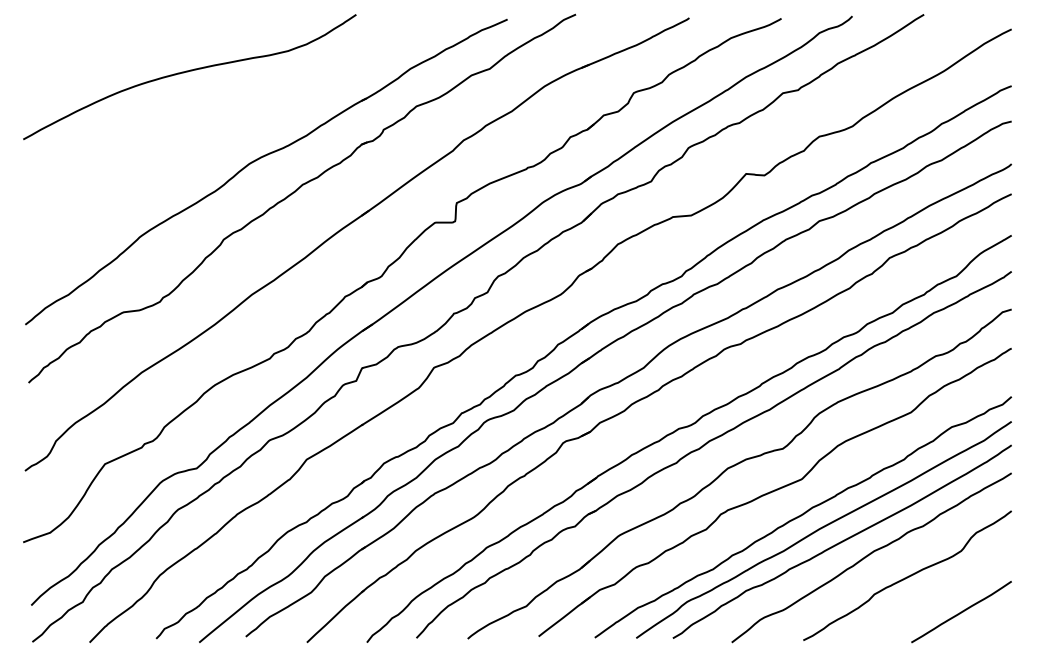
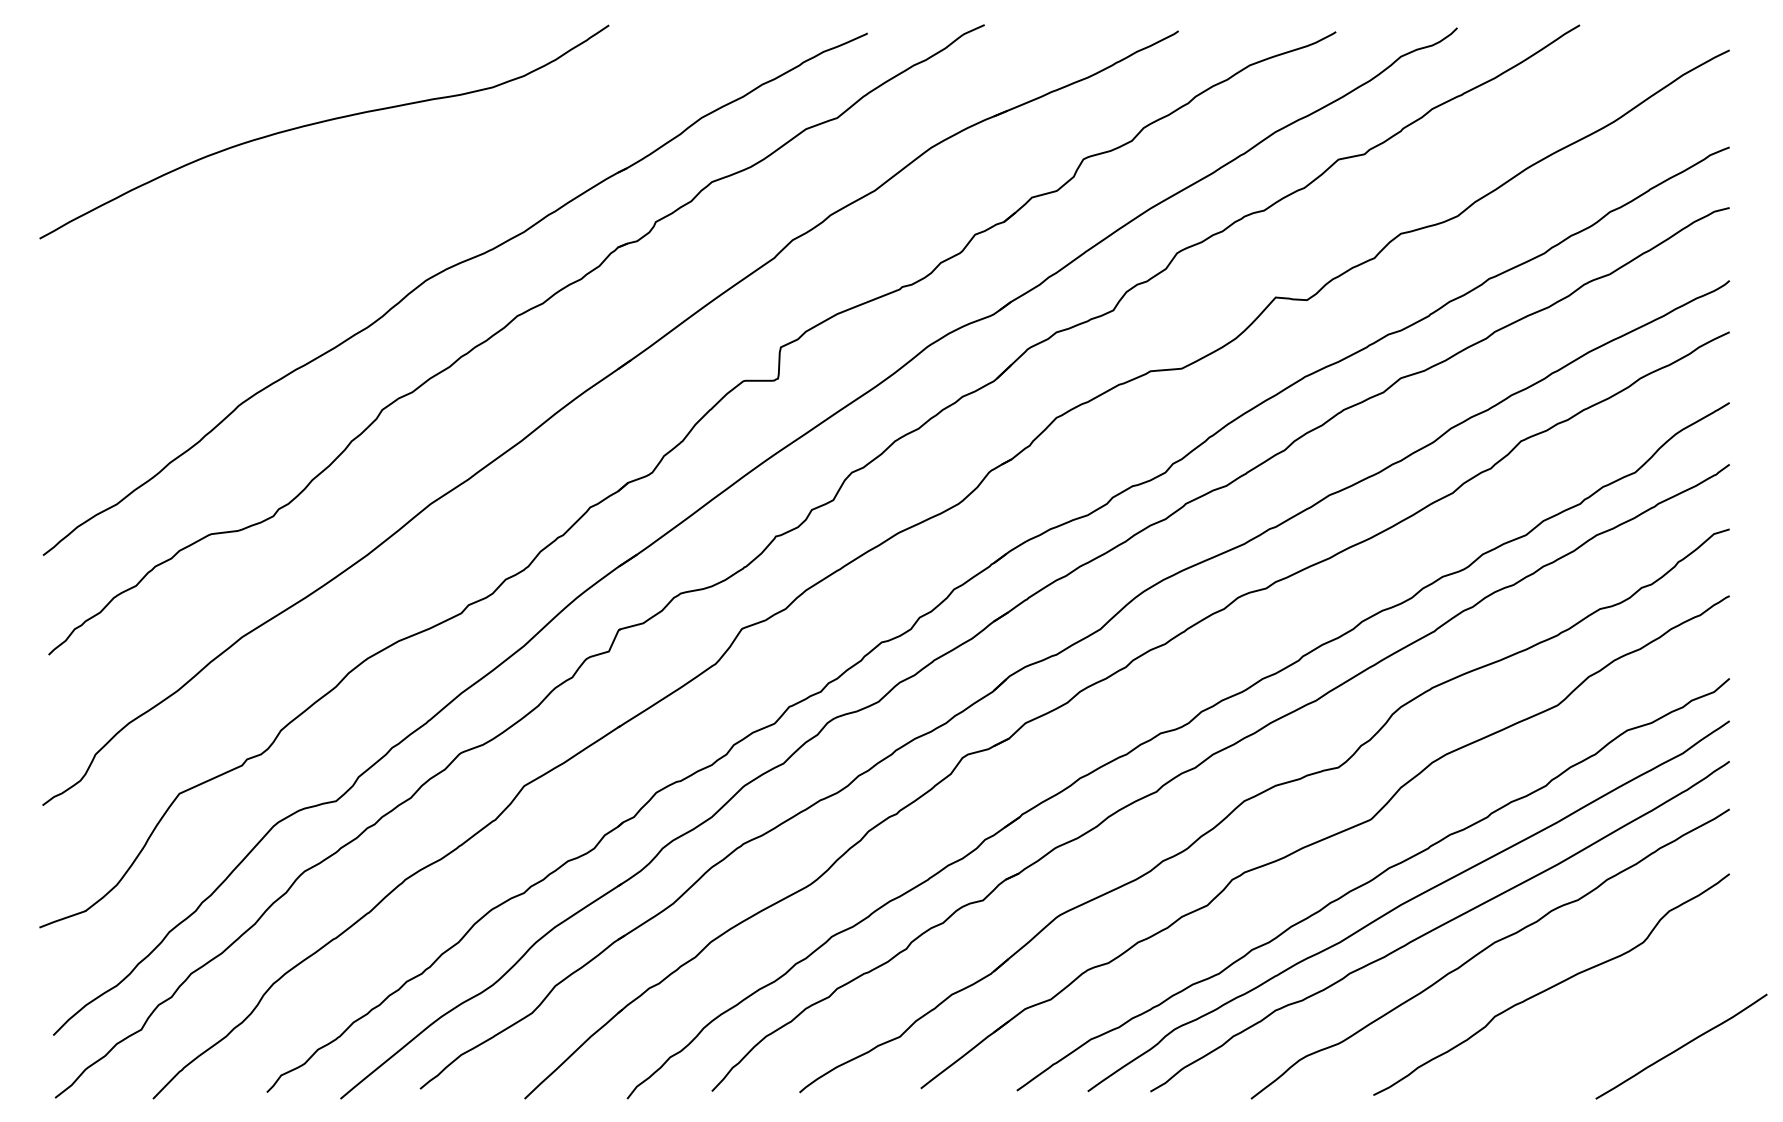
line: (961, 612) -> (1681, 1047), moved

